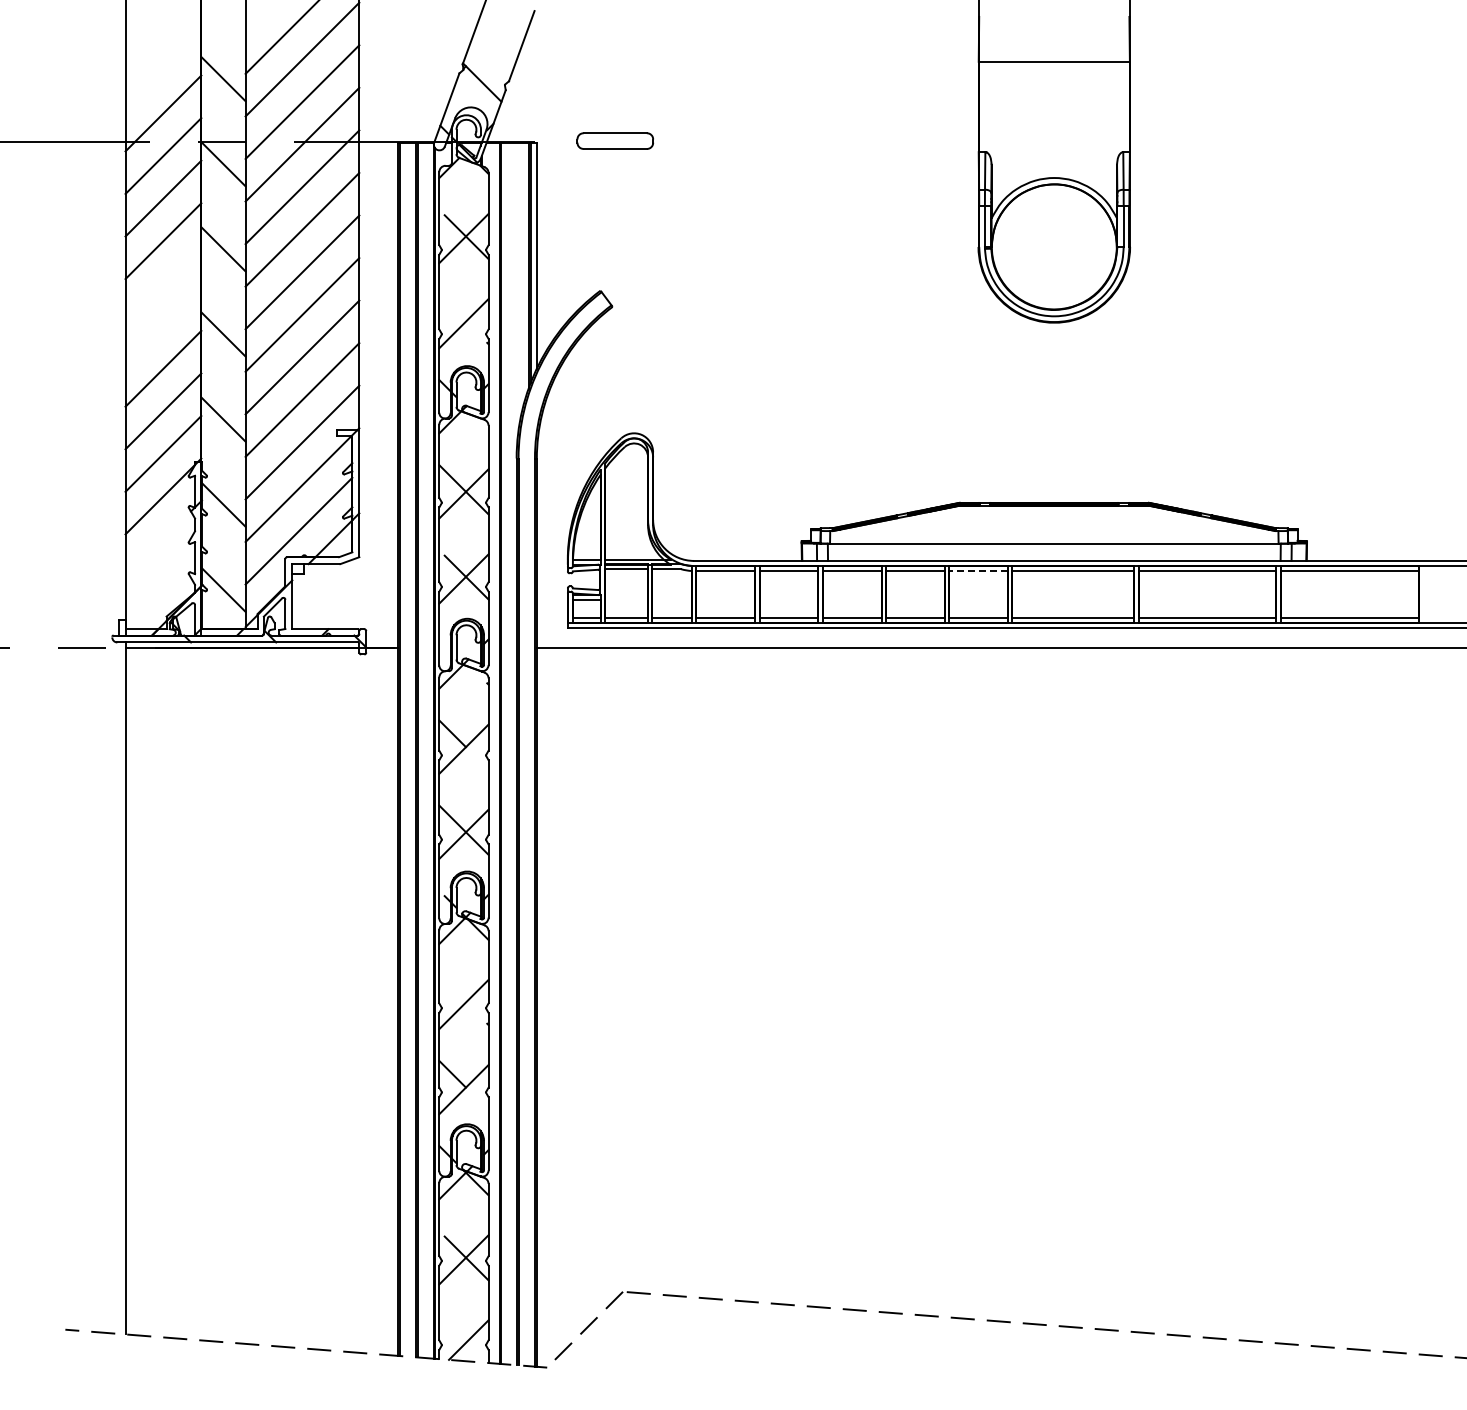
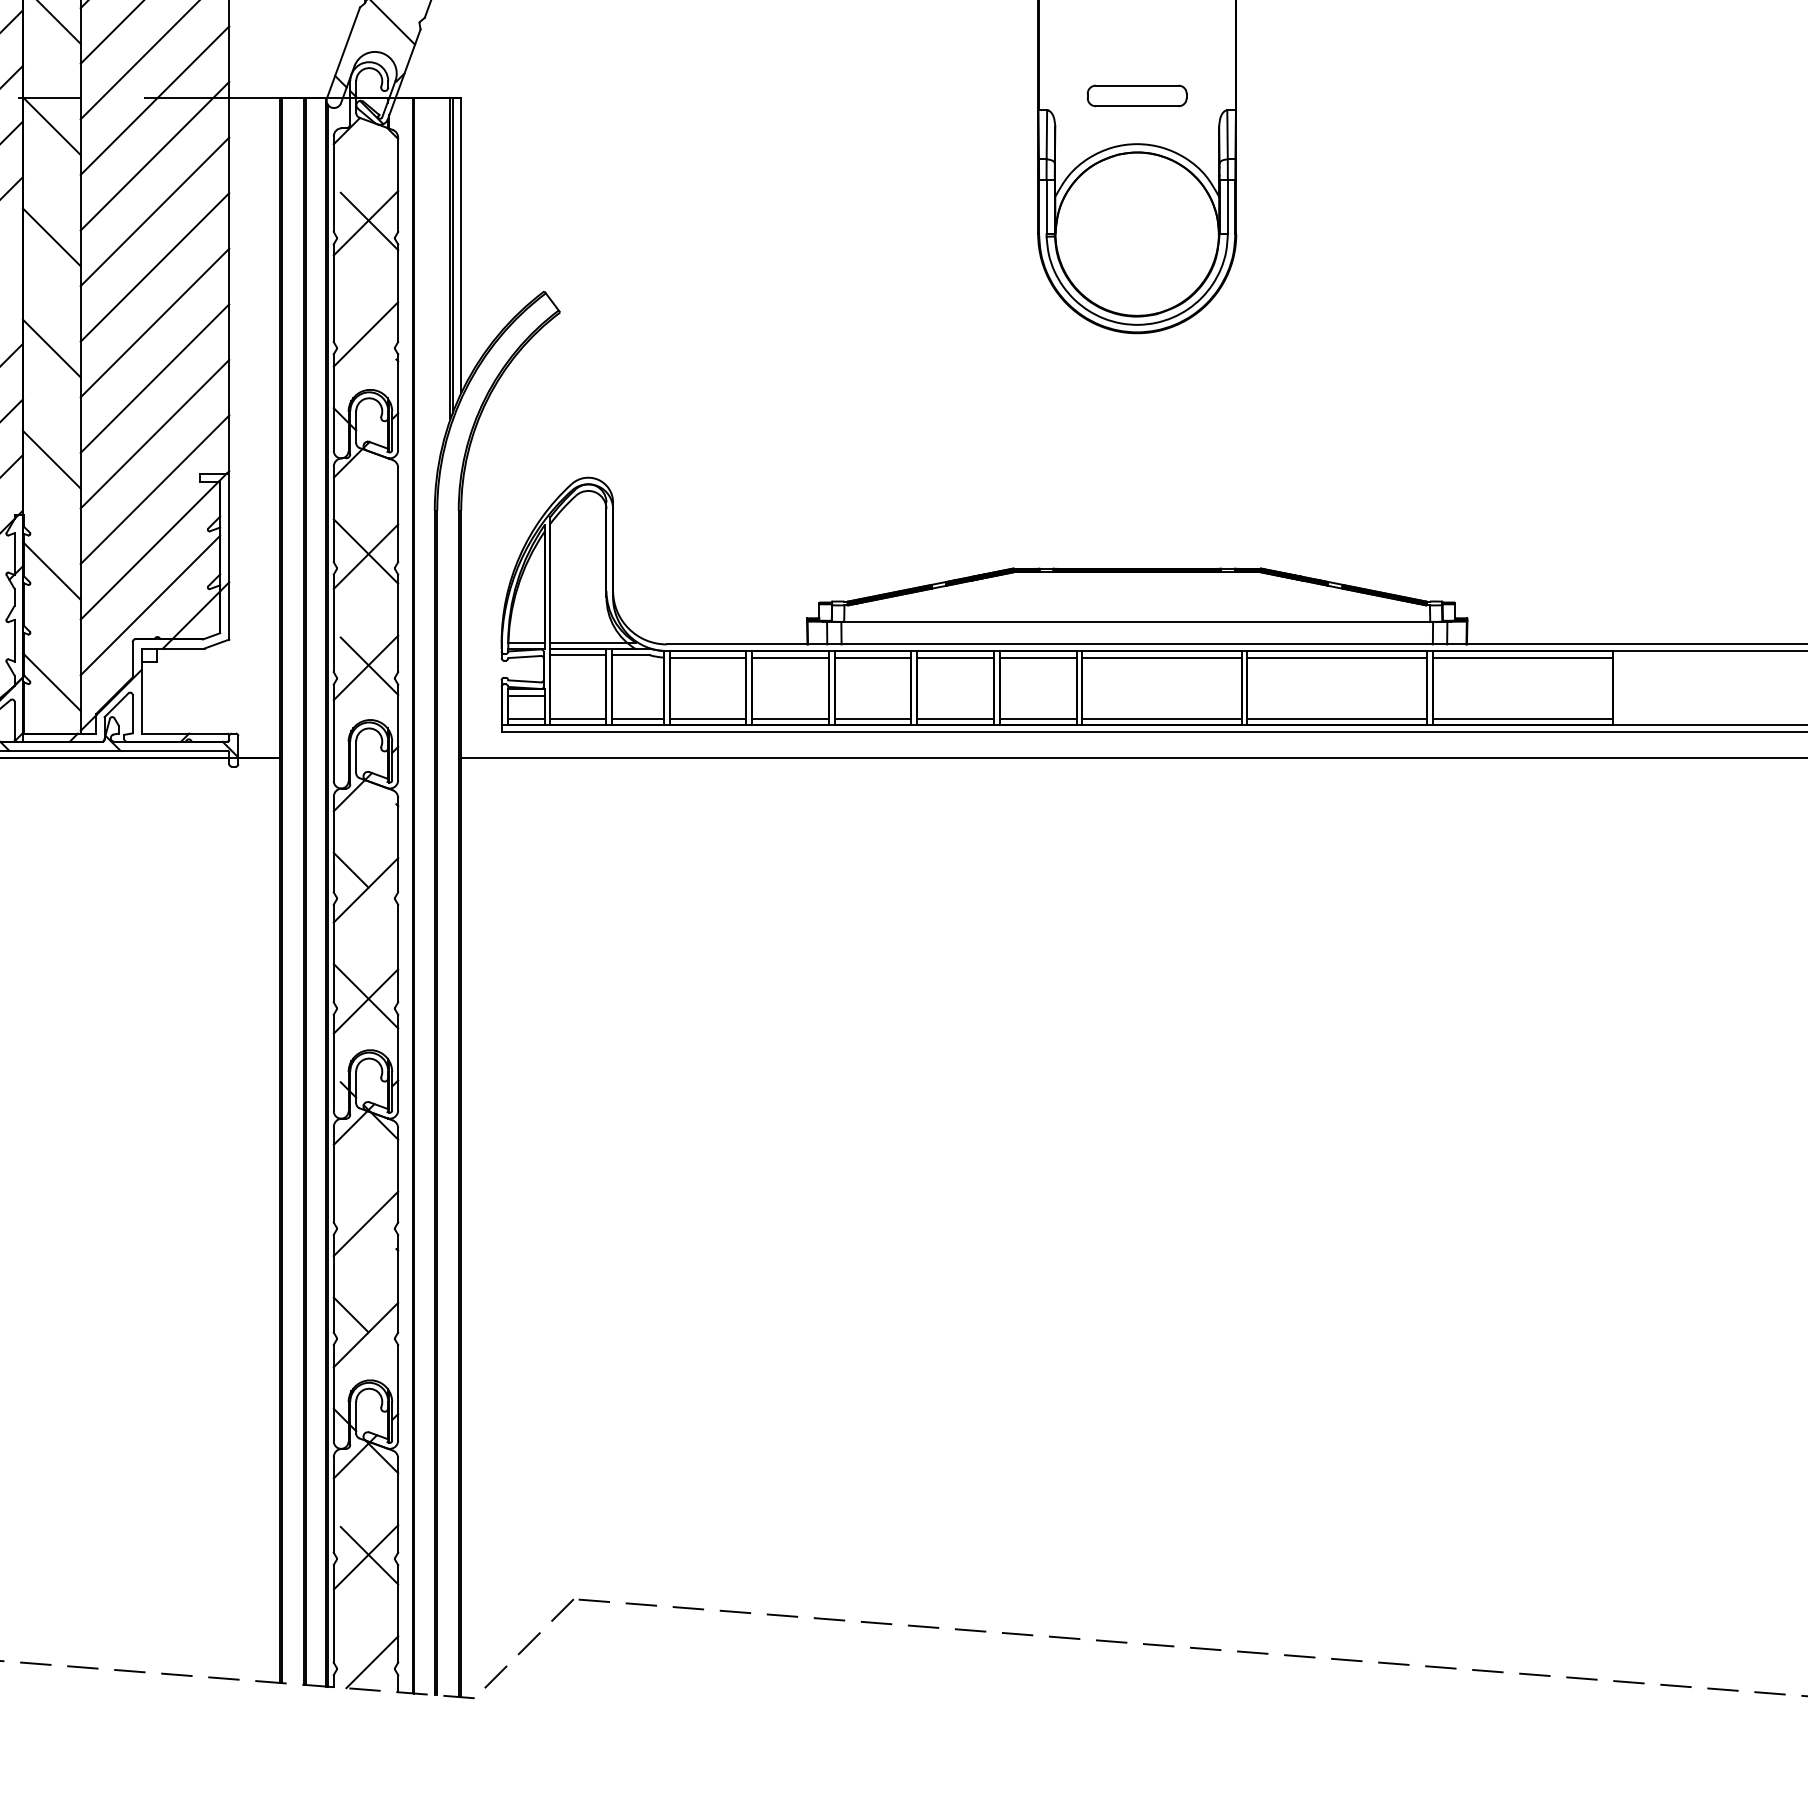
part: (614, 140) -> (1136, 95), moved
line: (978, 571) -> (1038, 658), dashed -> solid

